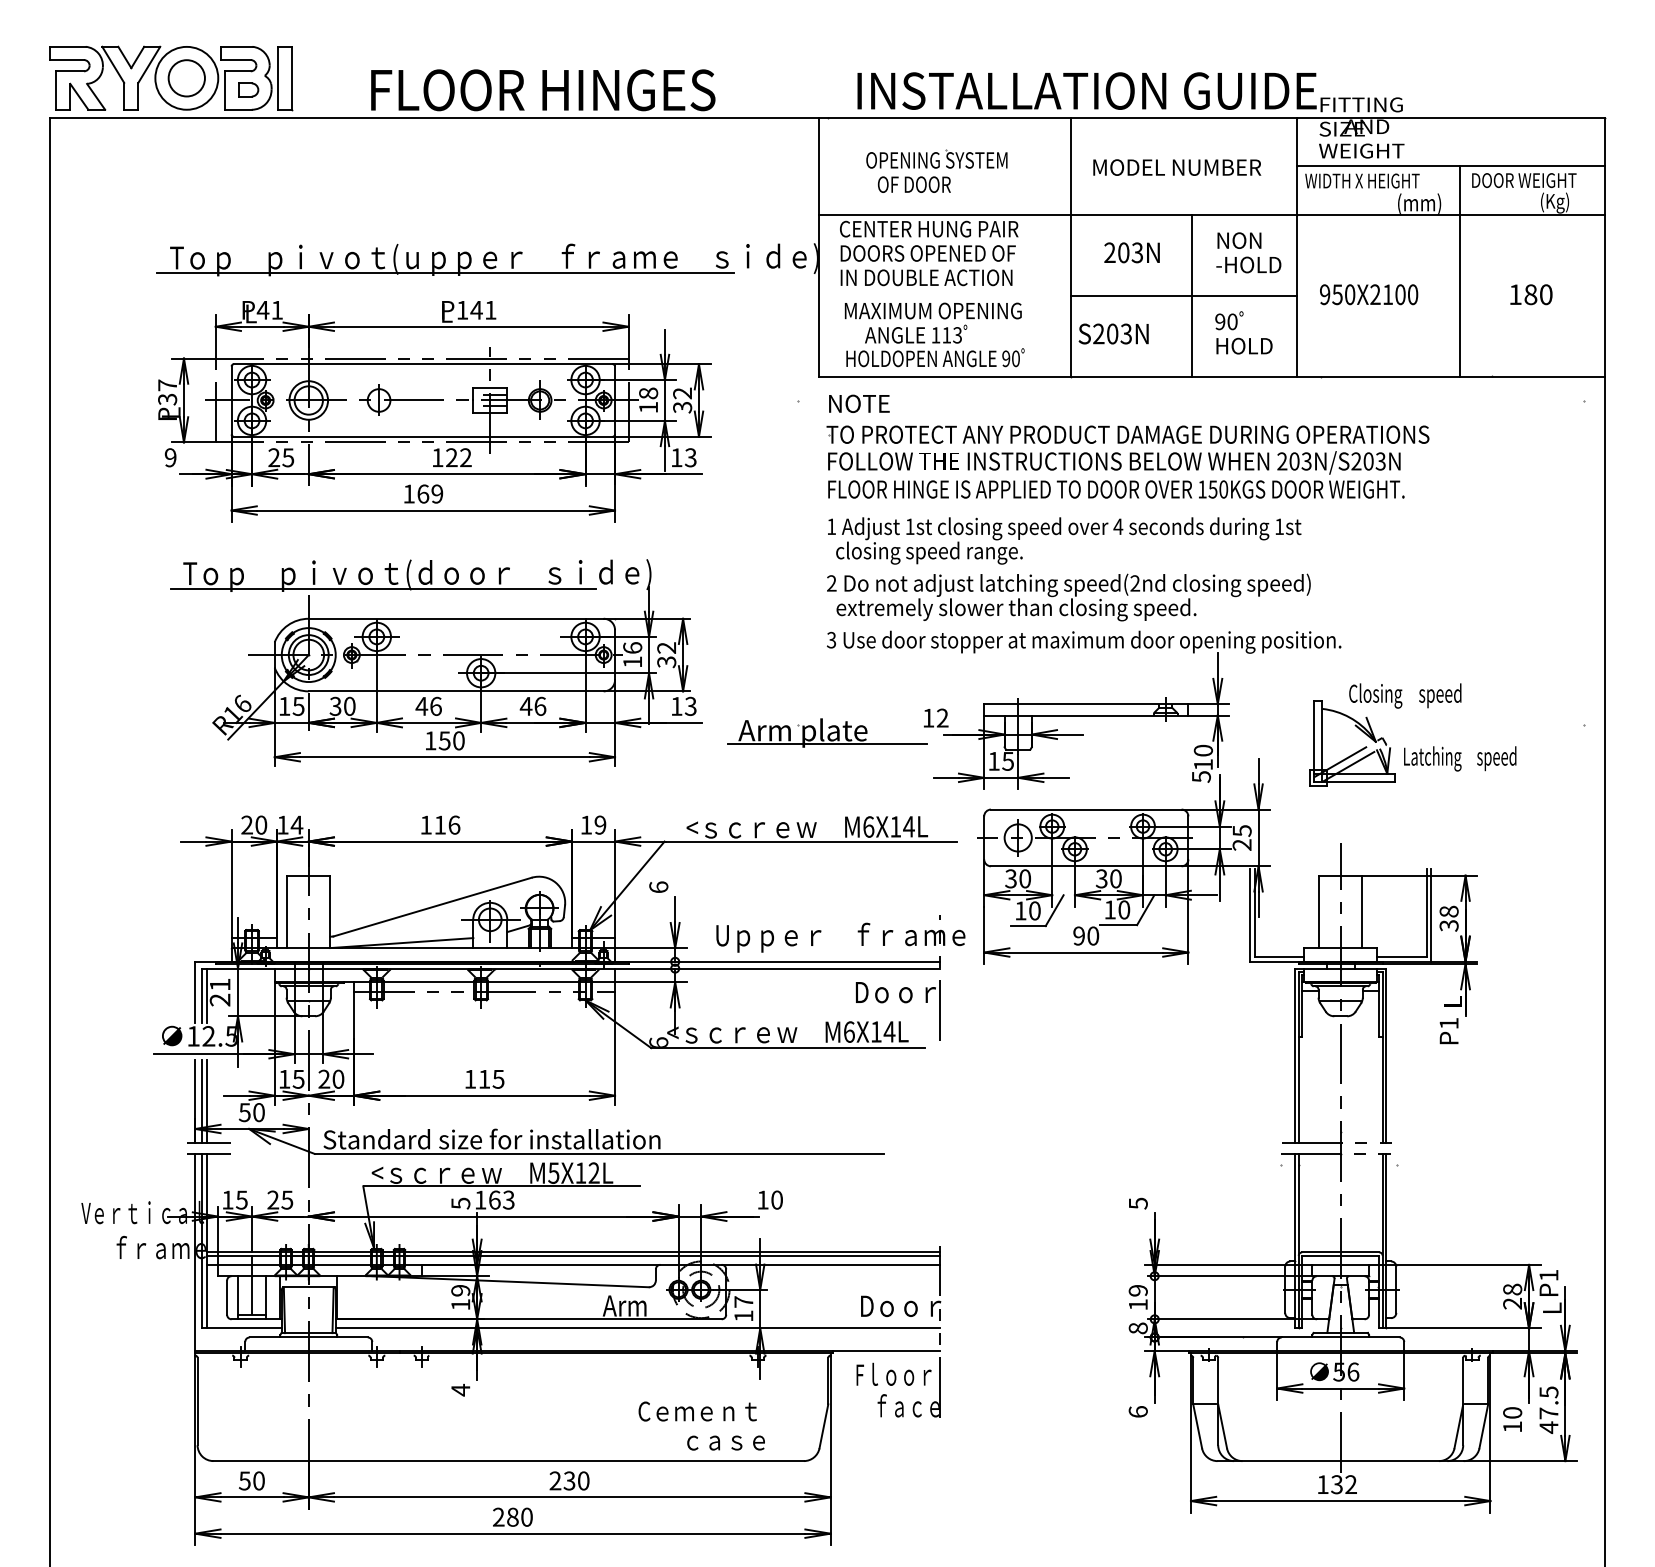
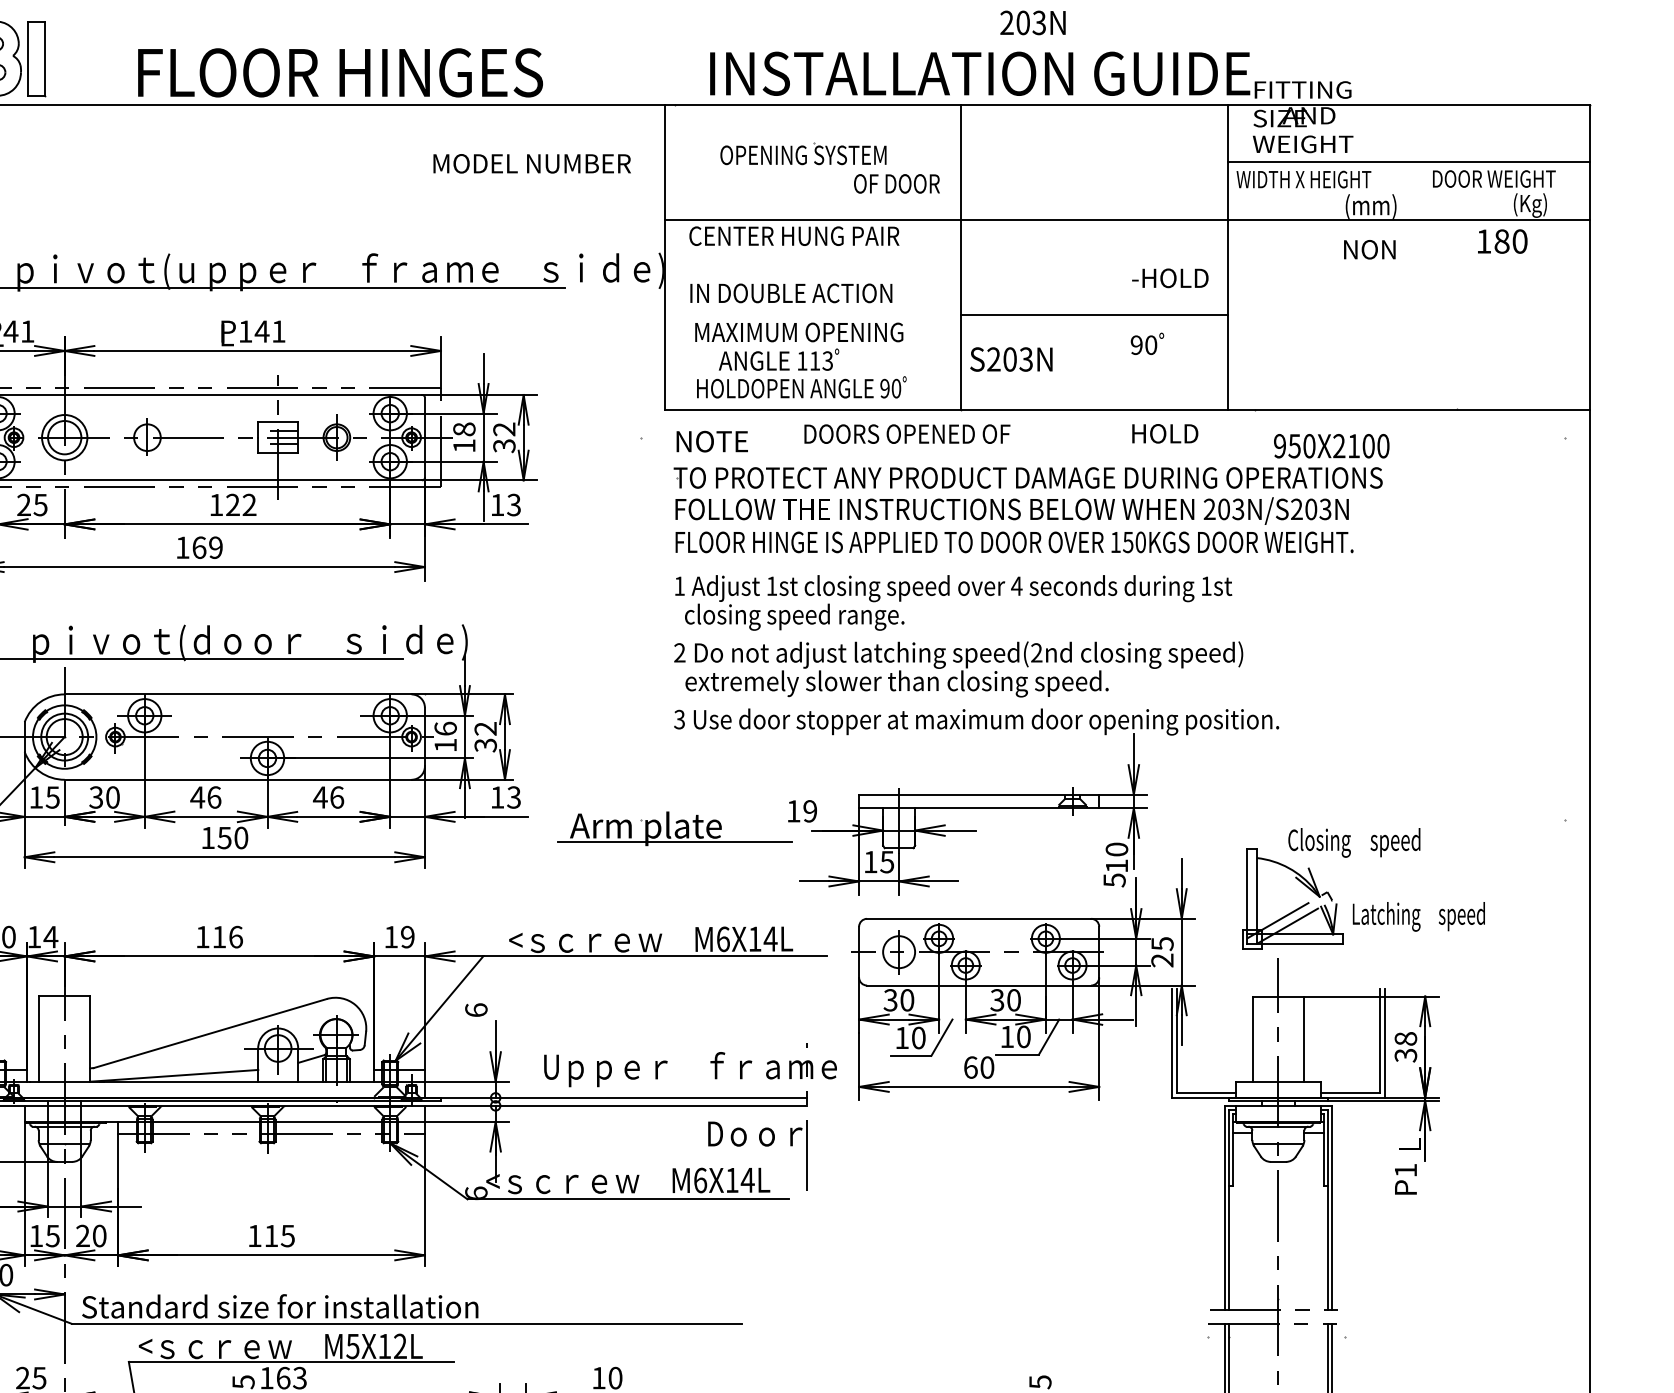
text: (1177, 167) -> (532, 163), moved
text: (914, 184) -> (897, 183), moved
text: (1239, 240) -> (1369, 249), moved
text: (1131, 252) -> (1032, 22), moved
text: (927, 253) -> (906, 434), moved
line: (1459, 271) -> (1418, 285), removed
text: (1369, 294) -> (1332, 445), moved
text: (1531, 294) -> (1502, 241), moved
line: (1192, 296) -> (1104, 315), removed
text: (1244, 345) -> (1165, 432), moved
text: (942, 718) -> (810, 811), 12 -> 19
part: (1404, 747) -> (1353, 903), moved
text: (1079, 935) -> (971, 1066), 90 -> 60

